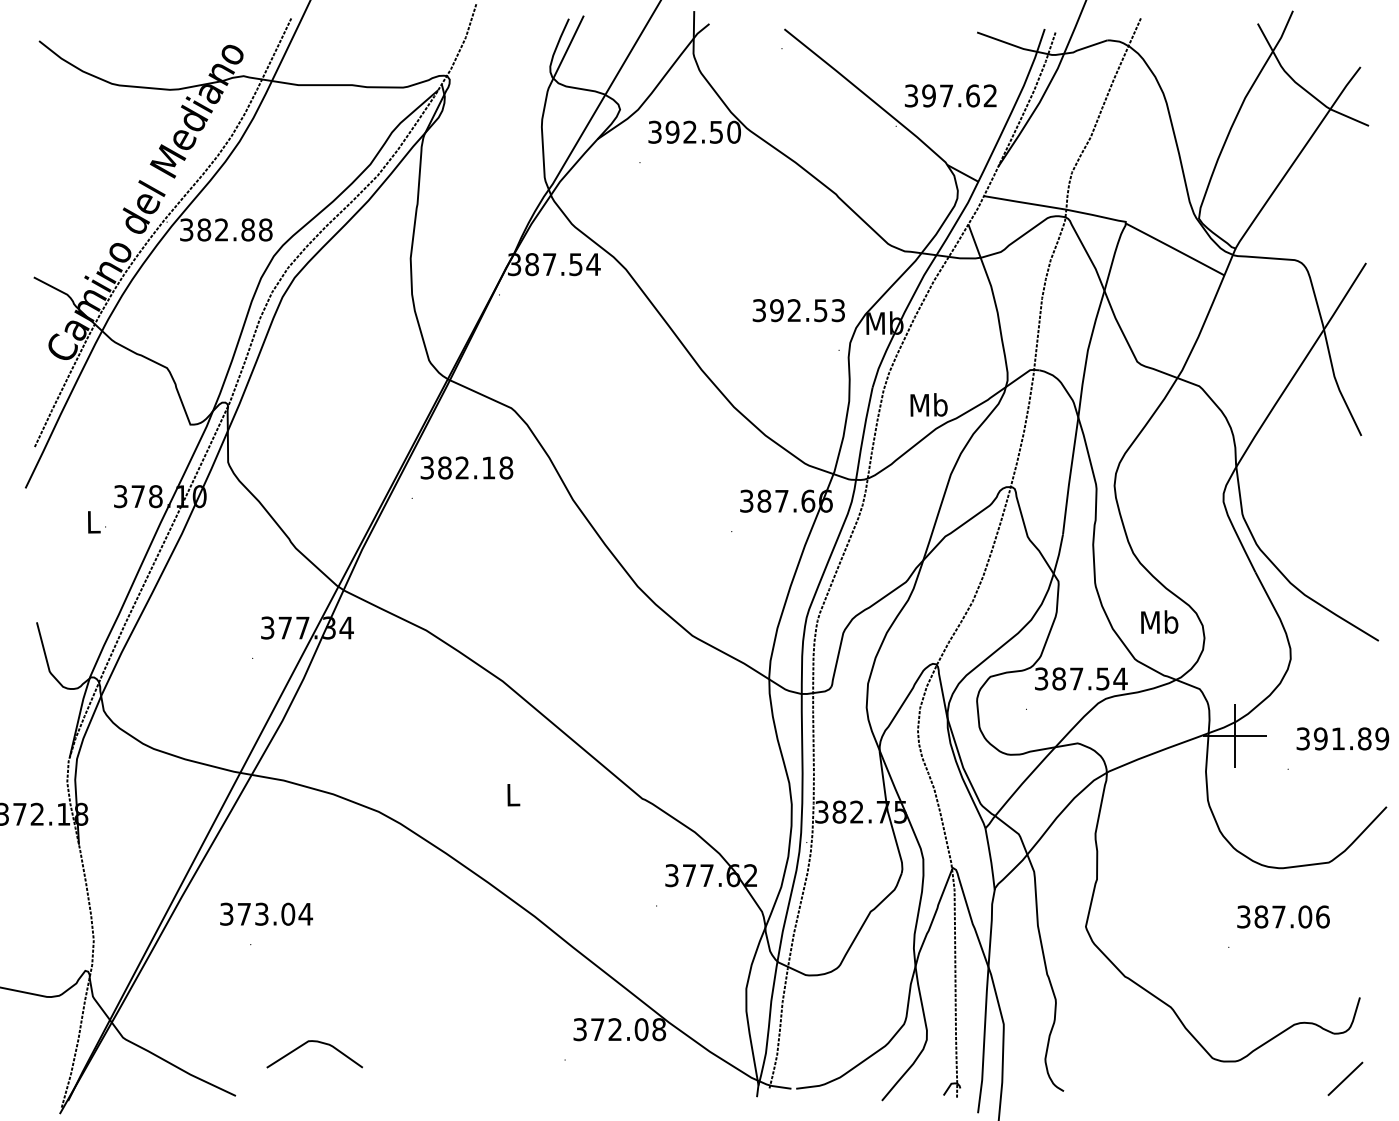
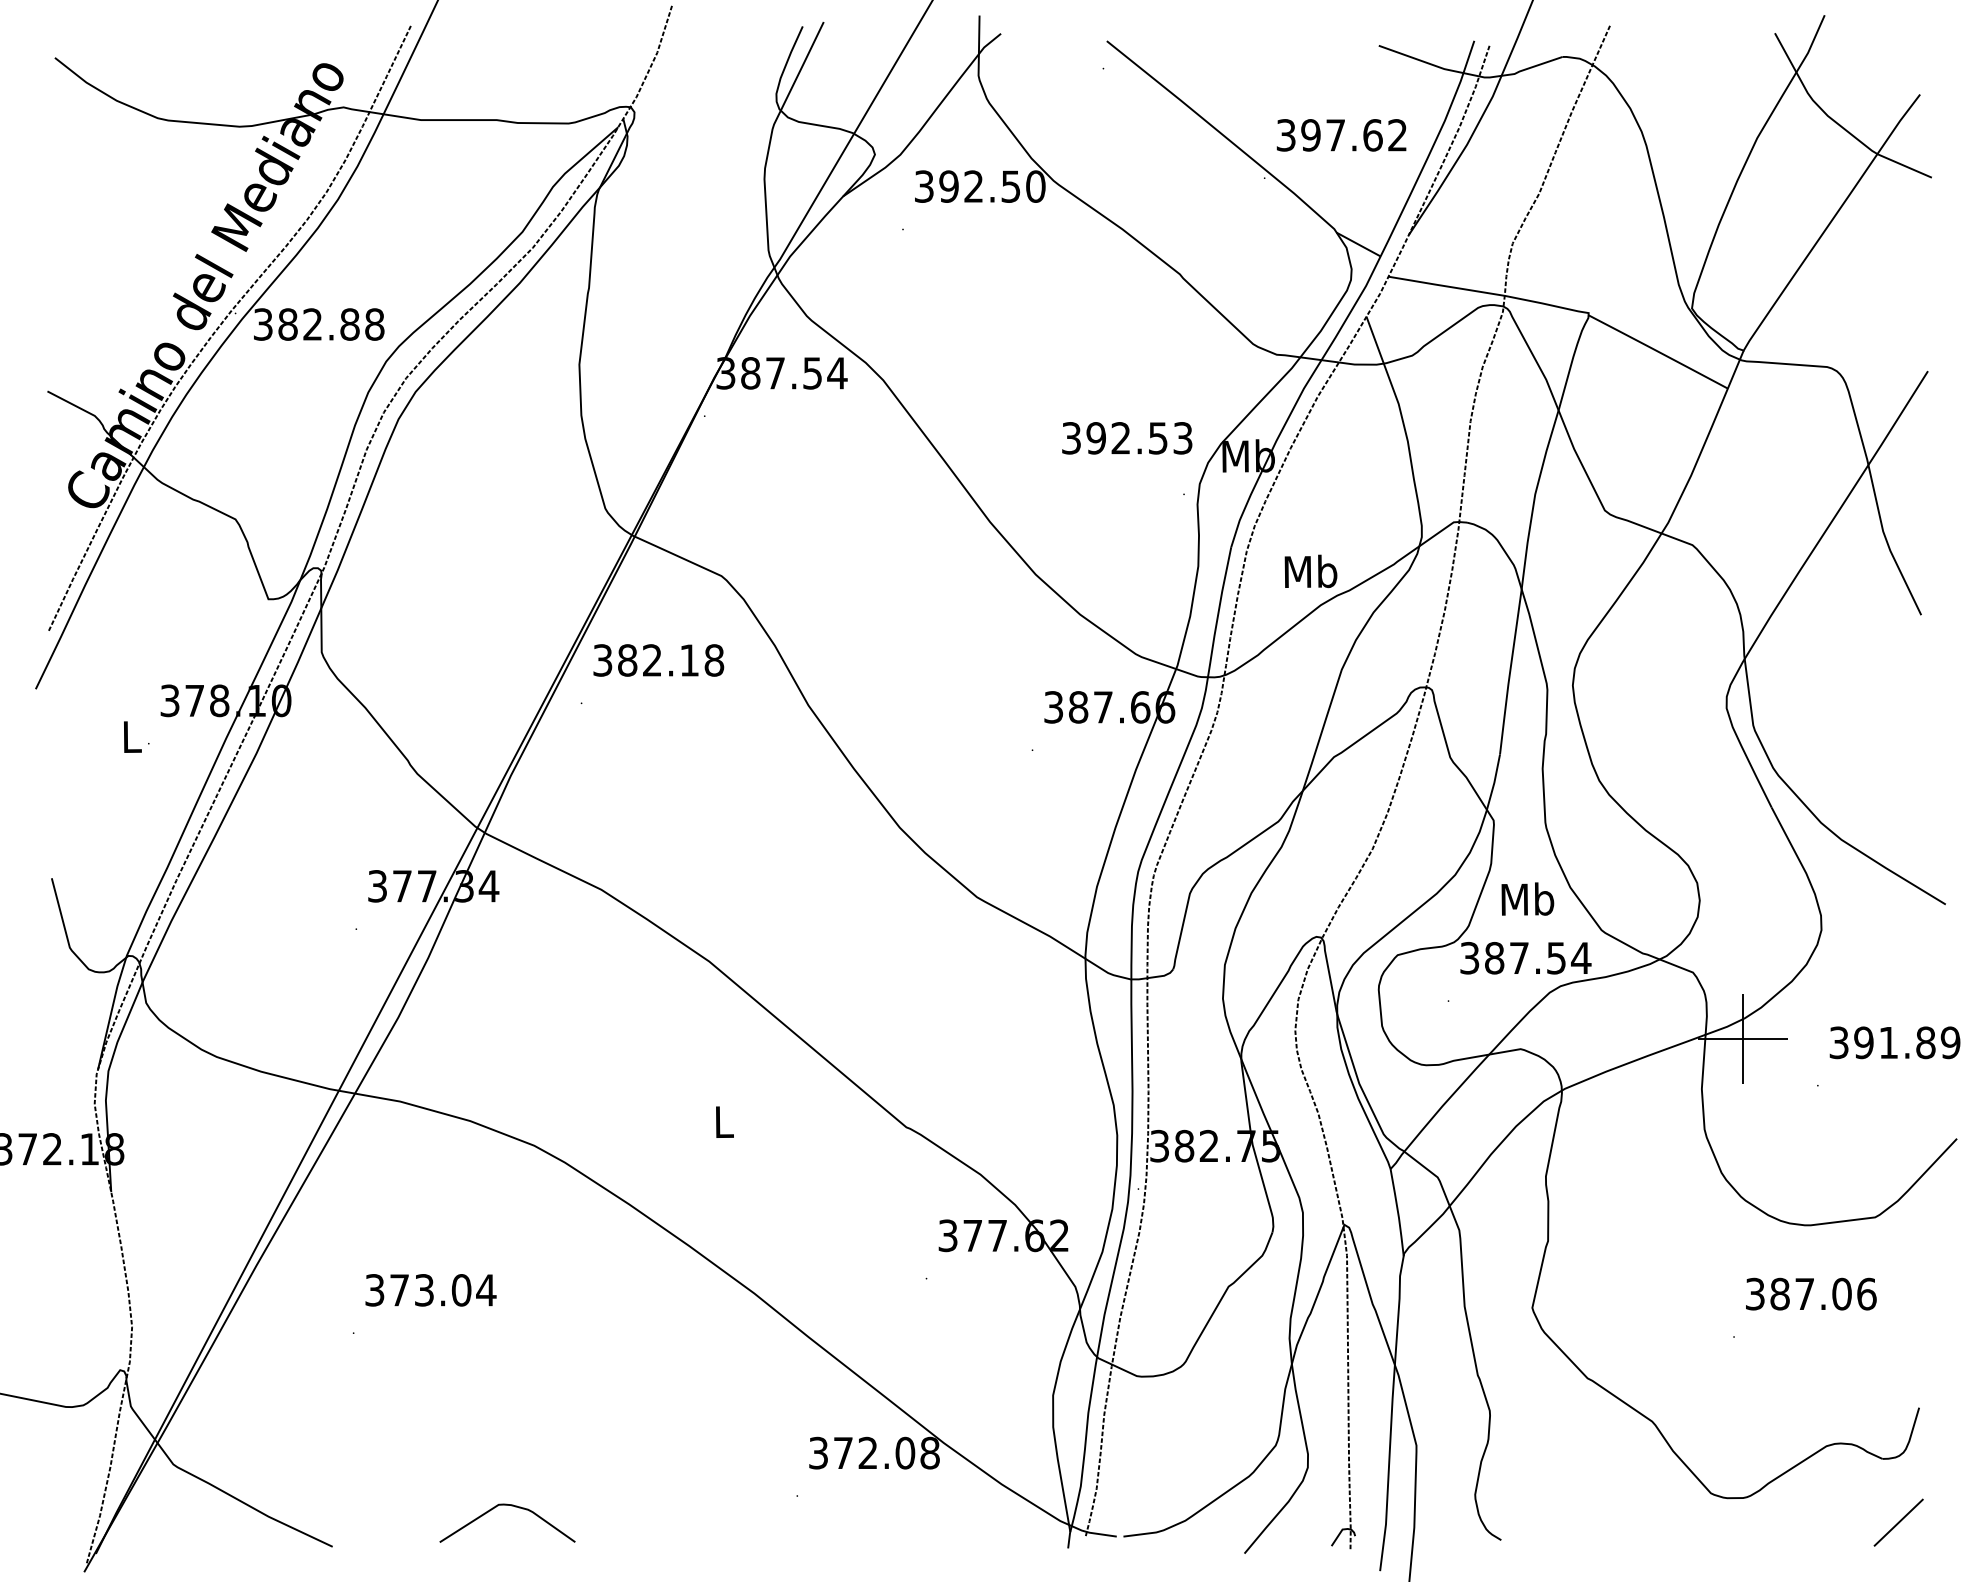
text: (1159, 621) -> (1527, 898), moved
text: (266, 913) -> (430, 1289), moved
curve: (314, 1042) -> (507, 1506), moved

